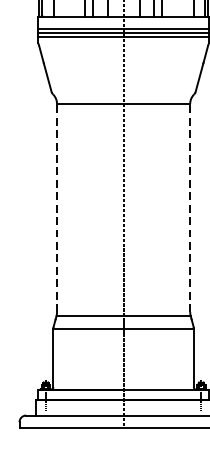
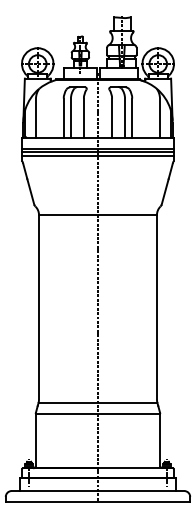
line: (57, 207) -> (39, 306), dashed -> solid
line: (189, 207) -> (156, 306), dashed -> solid

